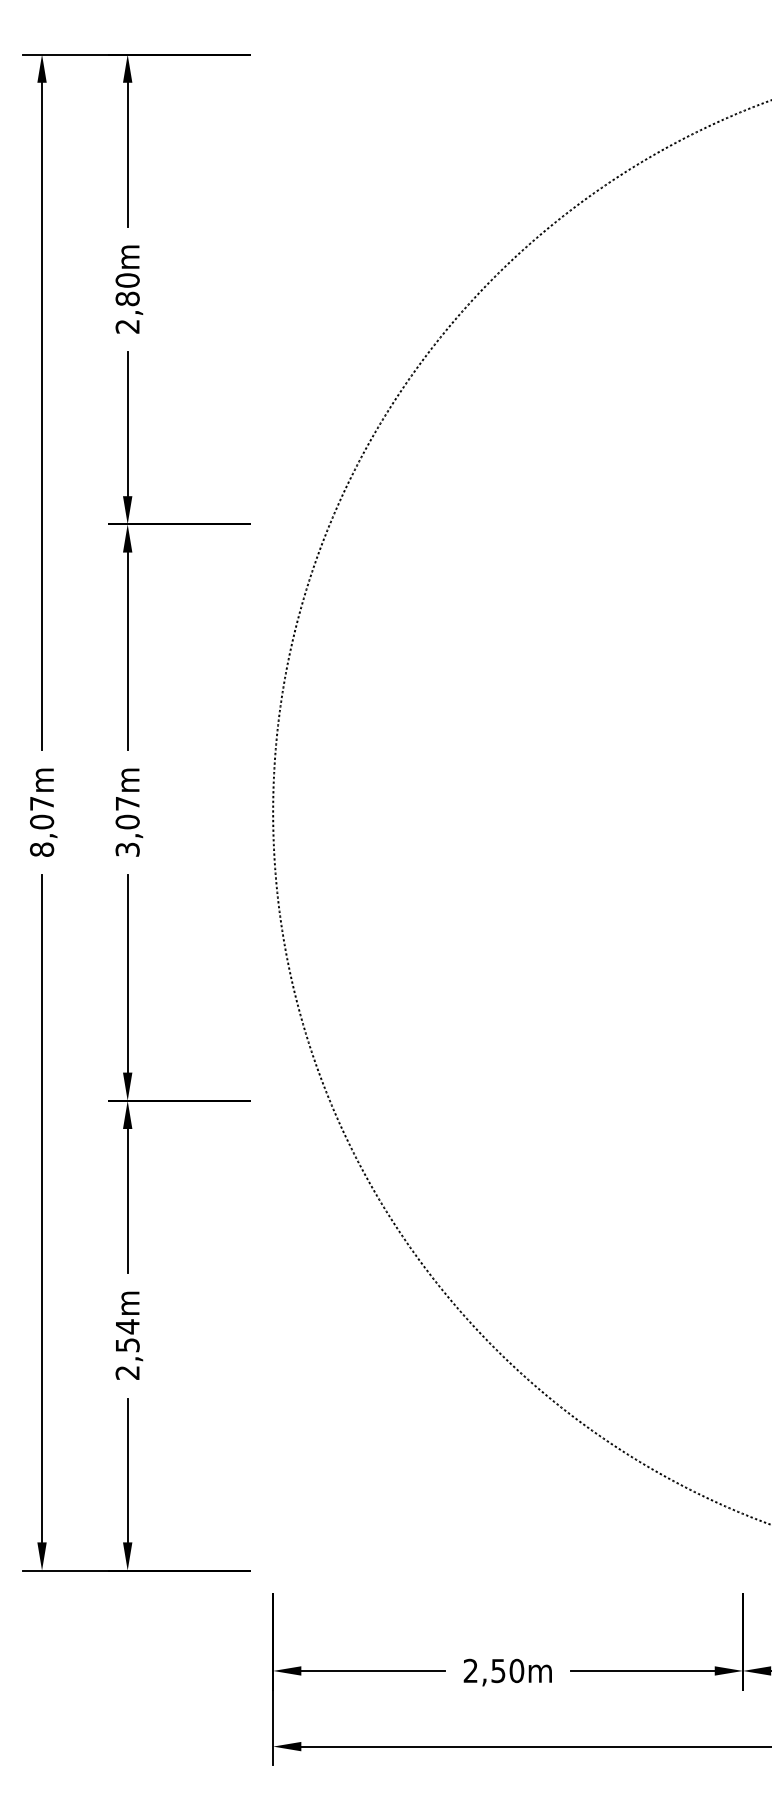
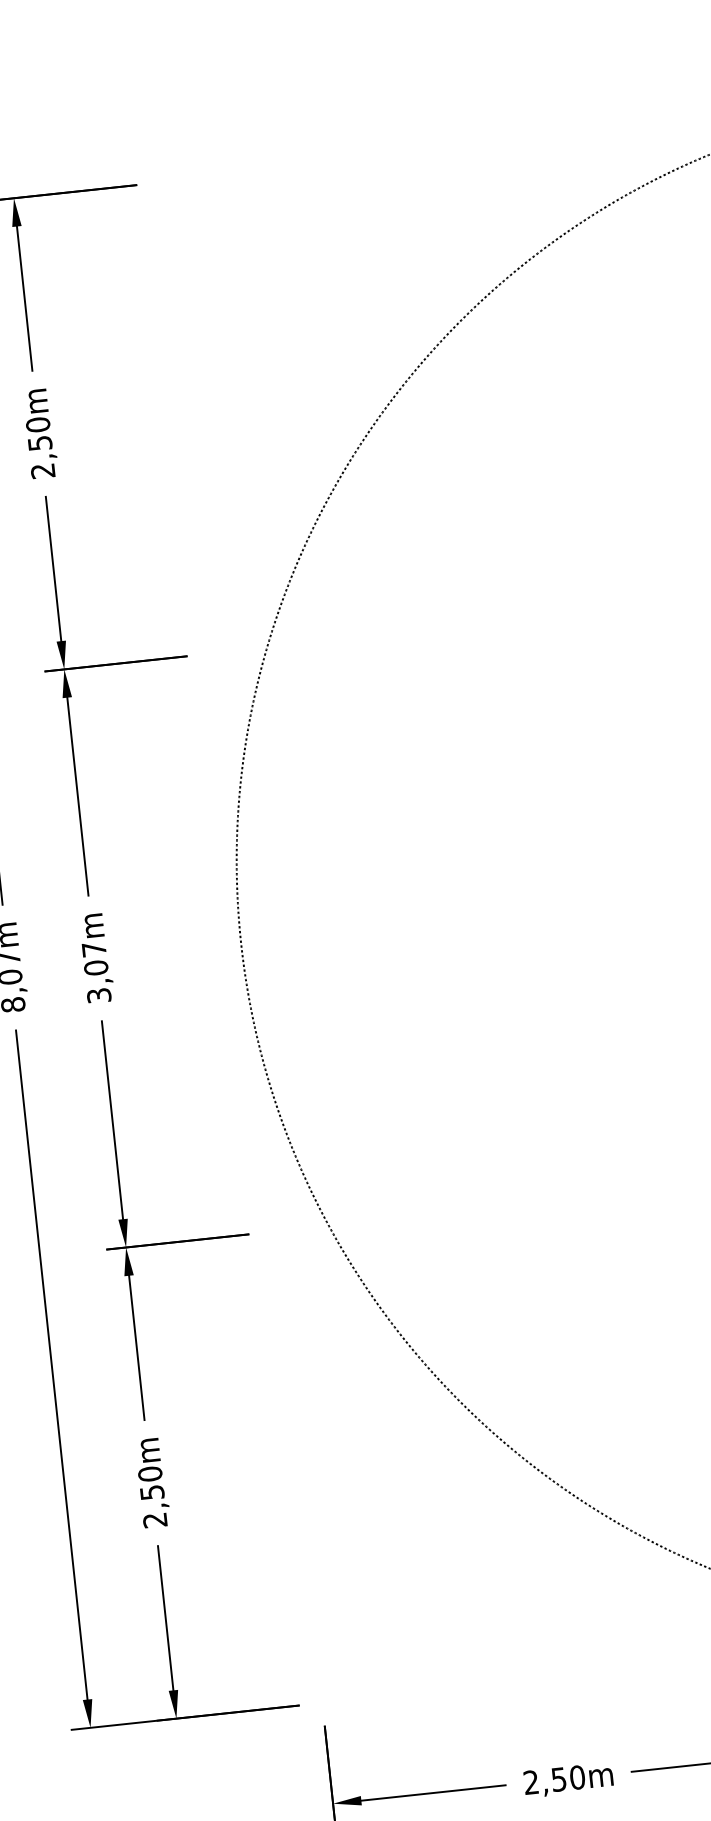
text: (127, 298) -> (39, 442), 2,80m -> 2,50m
text: (127, 1326) -> (150, 1473), 2,54m -> 2,50m

